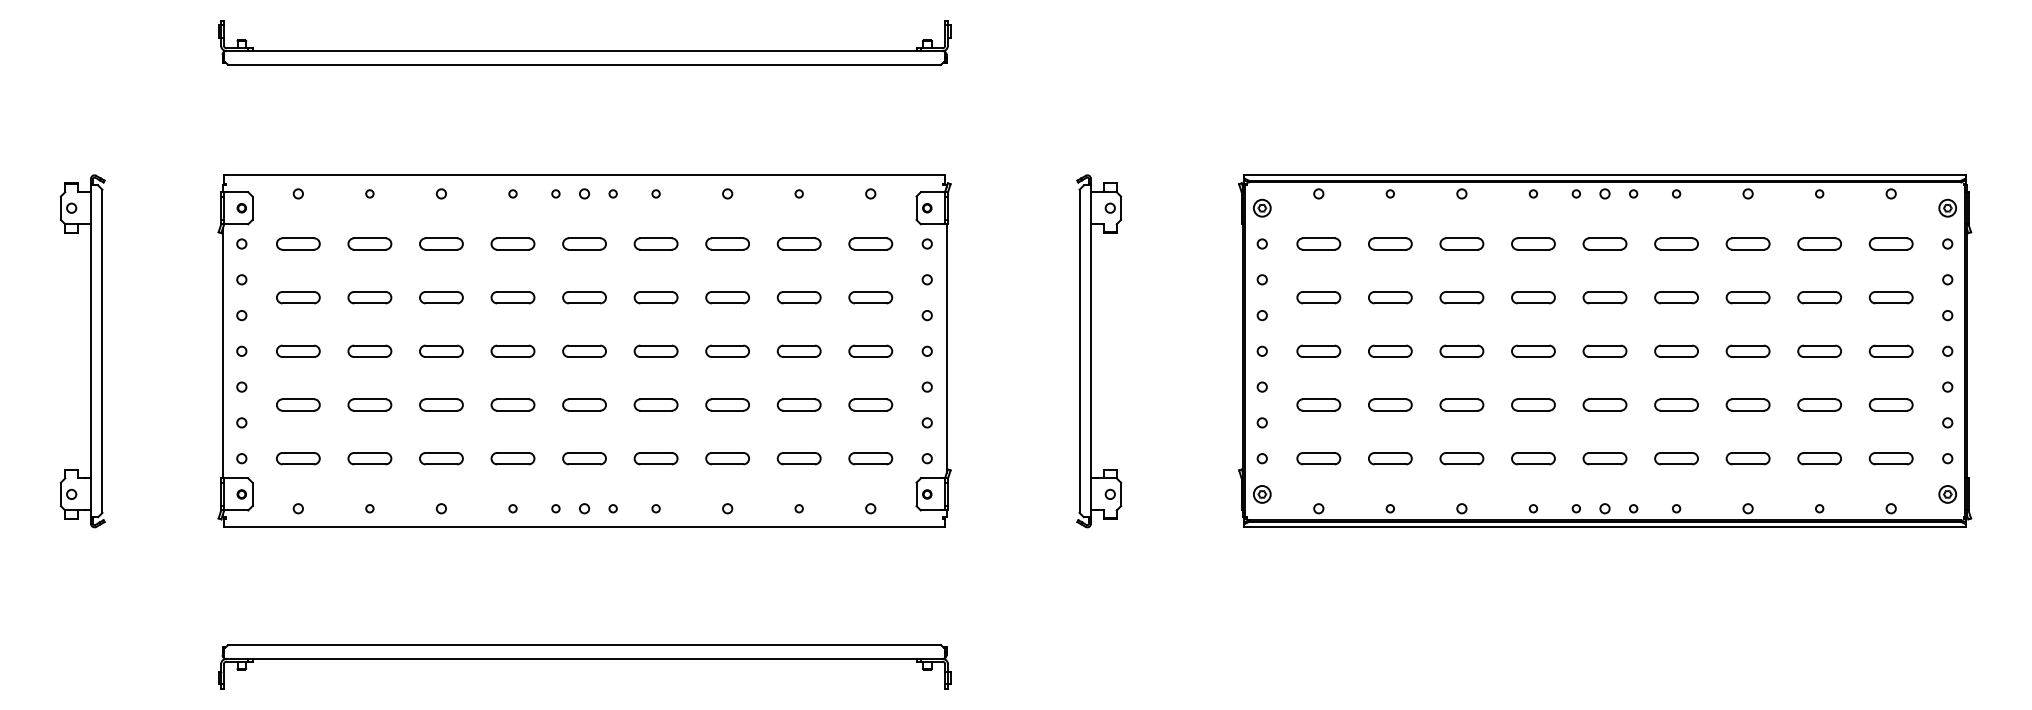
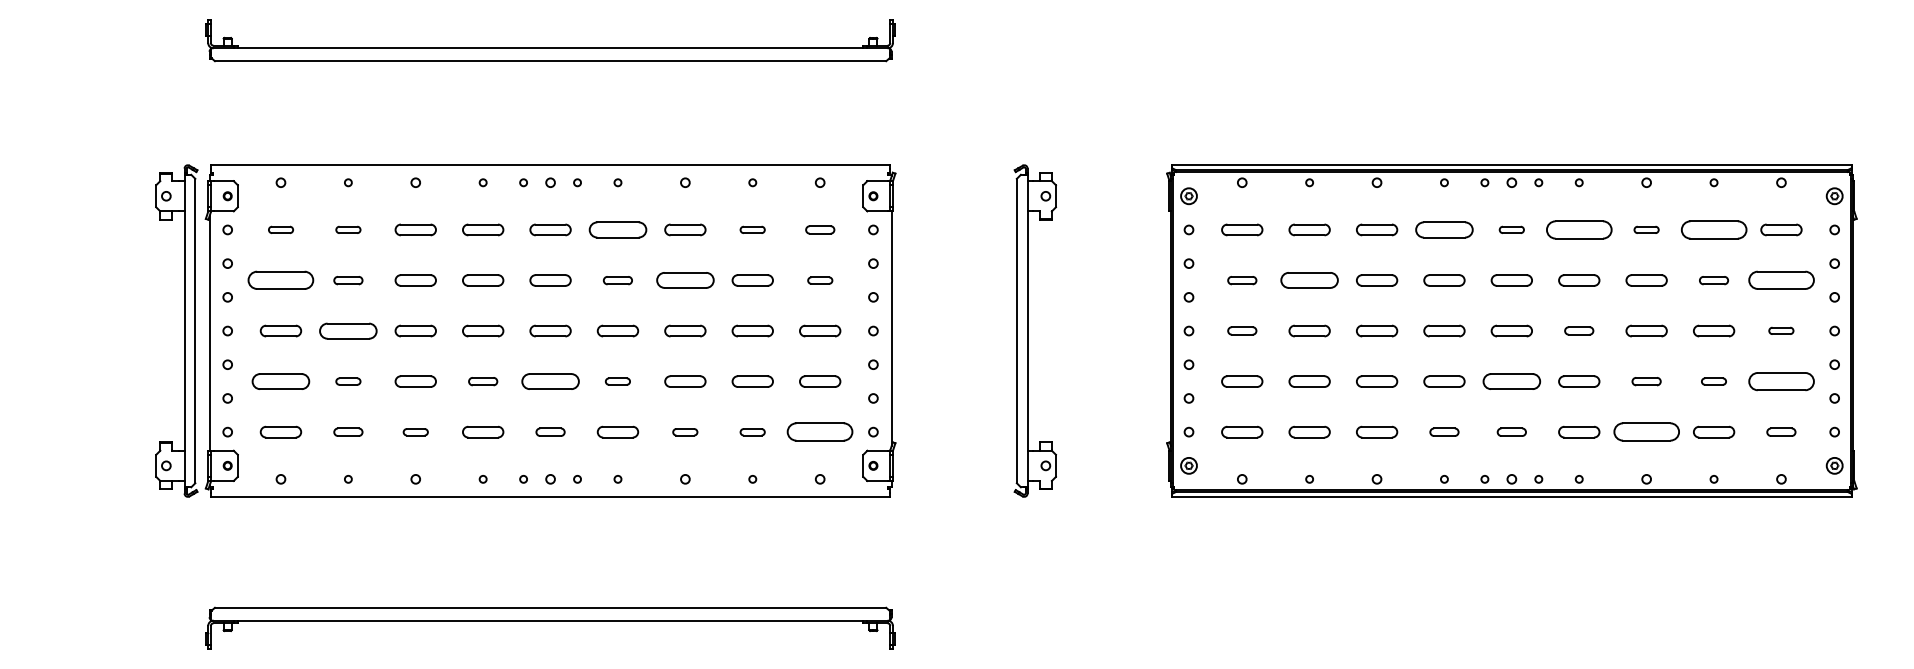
part: (298, 243) -> (281, 229), size x0.6
part: (369, 243) -> (347, 229), size x0.6
part: (655, 243) -> (617, 229), size x1.4
part: (798, 243) -> (752, 229), size x0.6
part: (870, 243) -> (819, 229), size x0.7
part: (1533, 243) -> (1444, 229), size x1.4
part: (1604, 243) -> (1511, 229), size x0.6
part: (1676, 243) -> (1579, 229), size x1.6
part: (1747, 243) -> (1646, 229), size x0.6
part: (1819, 243) -> (1713, 229), size x1.6
part: (298, 297) -> (281, 280), size x1.6
part: (369, 297) -> (347, 280), size x0.7
part: (655, 297) -> (617, 280), size x0.7
part: (727, 297) -> (685, 280), size x1.4
part: (870, 297) -> (819, 280), size x0.6
part: (1318, 297) -> (1241, 280), size x0.7
part: (1390, 297) -> (1309, 280), size x1.4
part: (1819, 297) -> (1713, 280), size x0.7
part: (1890, 297) -> (1780, 280), size x1.6
part: (369, 350) -> (347, 330), size x1.4
part: (1318, 350) -> (1241, 330), size x0.7
part: (1676, 350) -> (1579, 330), size x0.7
part: (1890, 350) -> (1780, 330), size x0.6
part: (90, 351) -> (184, 331), moved
part: (298, 404) -> (281, 381), size x1.4
part: (369, 404) -> (347, 381), size x0.6
part: (512, 404) -> (482, 381), size x0.7
part: (584, 404) -> (550, 381), size x1.4
part: (655, 404) -> (617, 381), size x0.6
part: (1604, 404) -> (1511, 381), size x1.4
part: (1747, 404) -> (1646, 381), size x0.7
part: (1819, 404) -> (1713, 381), size x0.6
part: (1890, 404) -> (1780, 381), size x1.6
part: (369, 458) -> (347, 431), size x0.7
part: (441, 458) -> (415, 431), size x0.6
part: (584, 458) -> (550, 431), size x0.7
part: (727, 458) -> (685, 431), size x0.6
part: (798, 458) -> (752, 431), size x0.6
part: (870, 458) -> (819, 431), size x1.6
part: (1533, 458) -> (1444, 431), size x0.7
part: (1604, 458) -> (1511, 431), size x0.7
part: (1747, 458) -> (1646, 431), size x1.6
part: (1890, 458) -> (1780, 431), size x0.7

